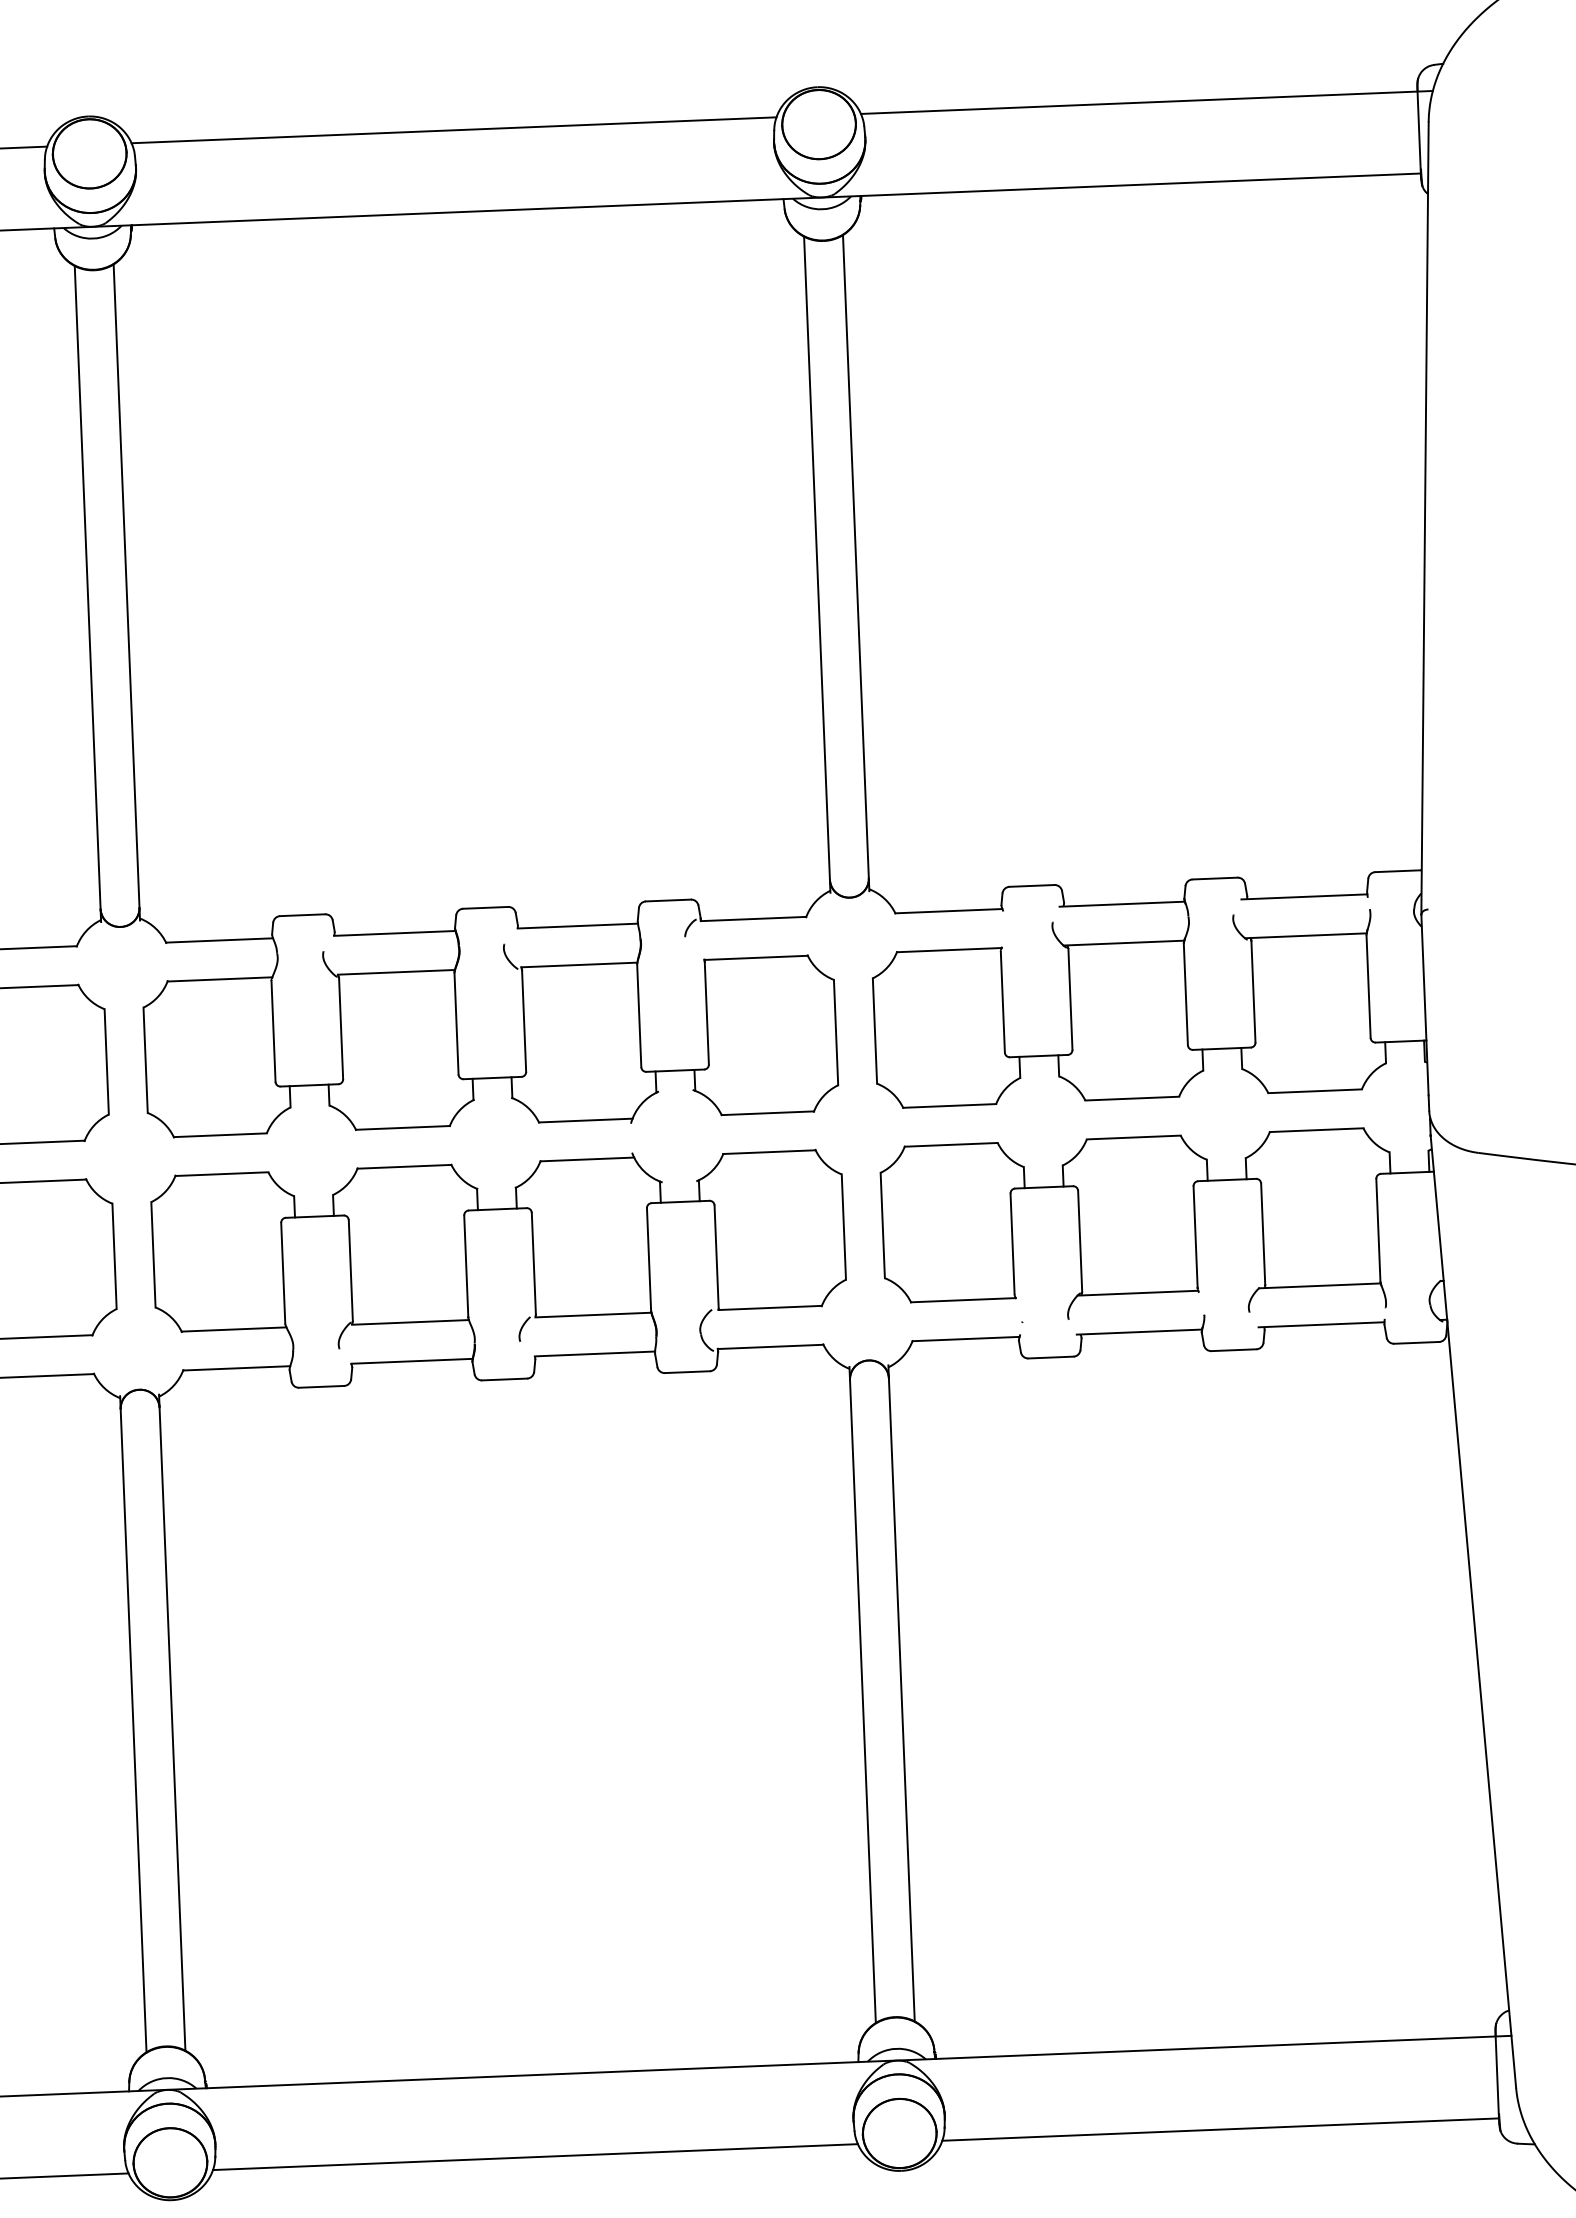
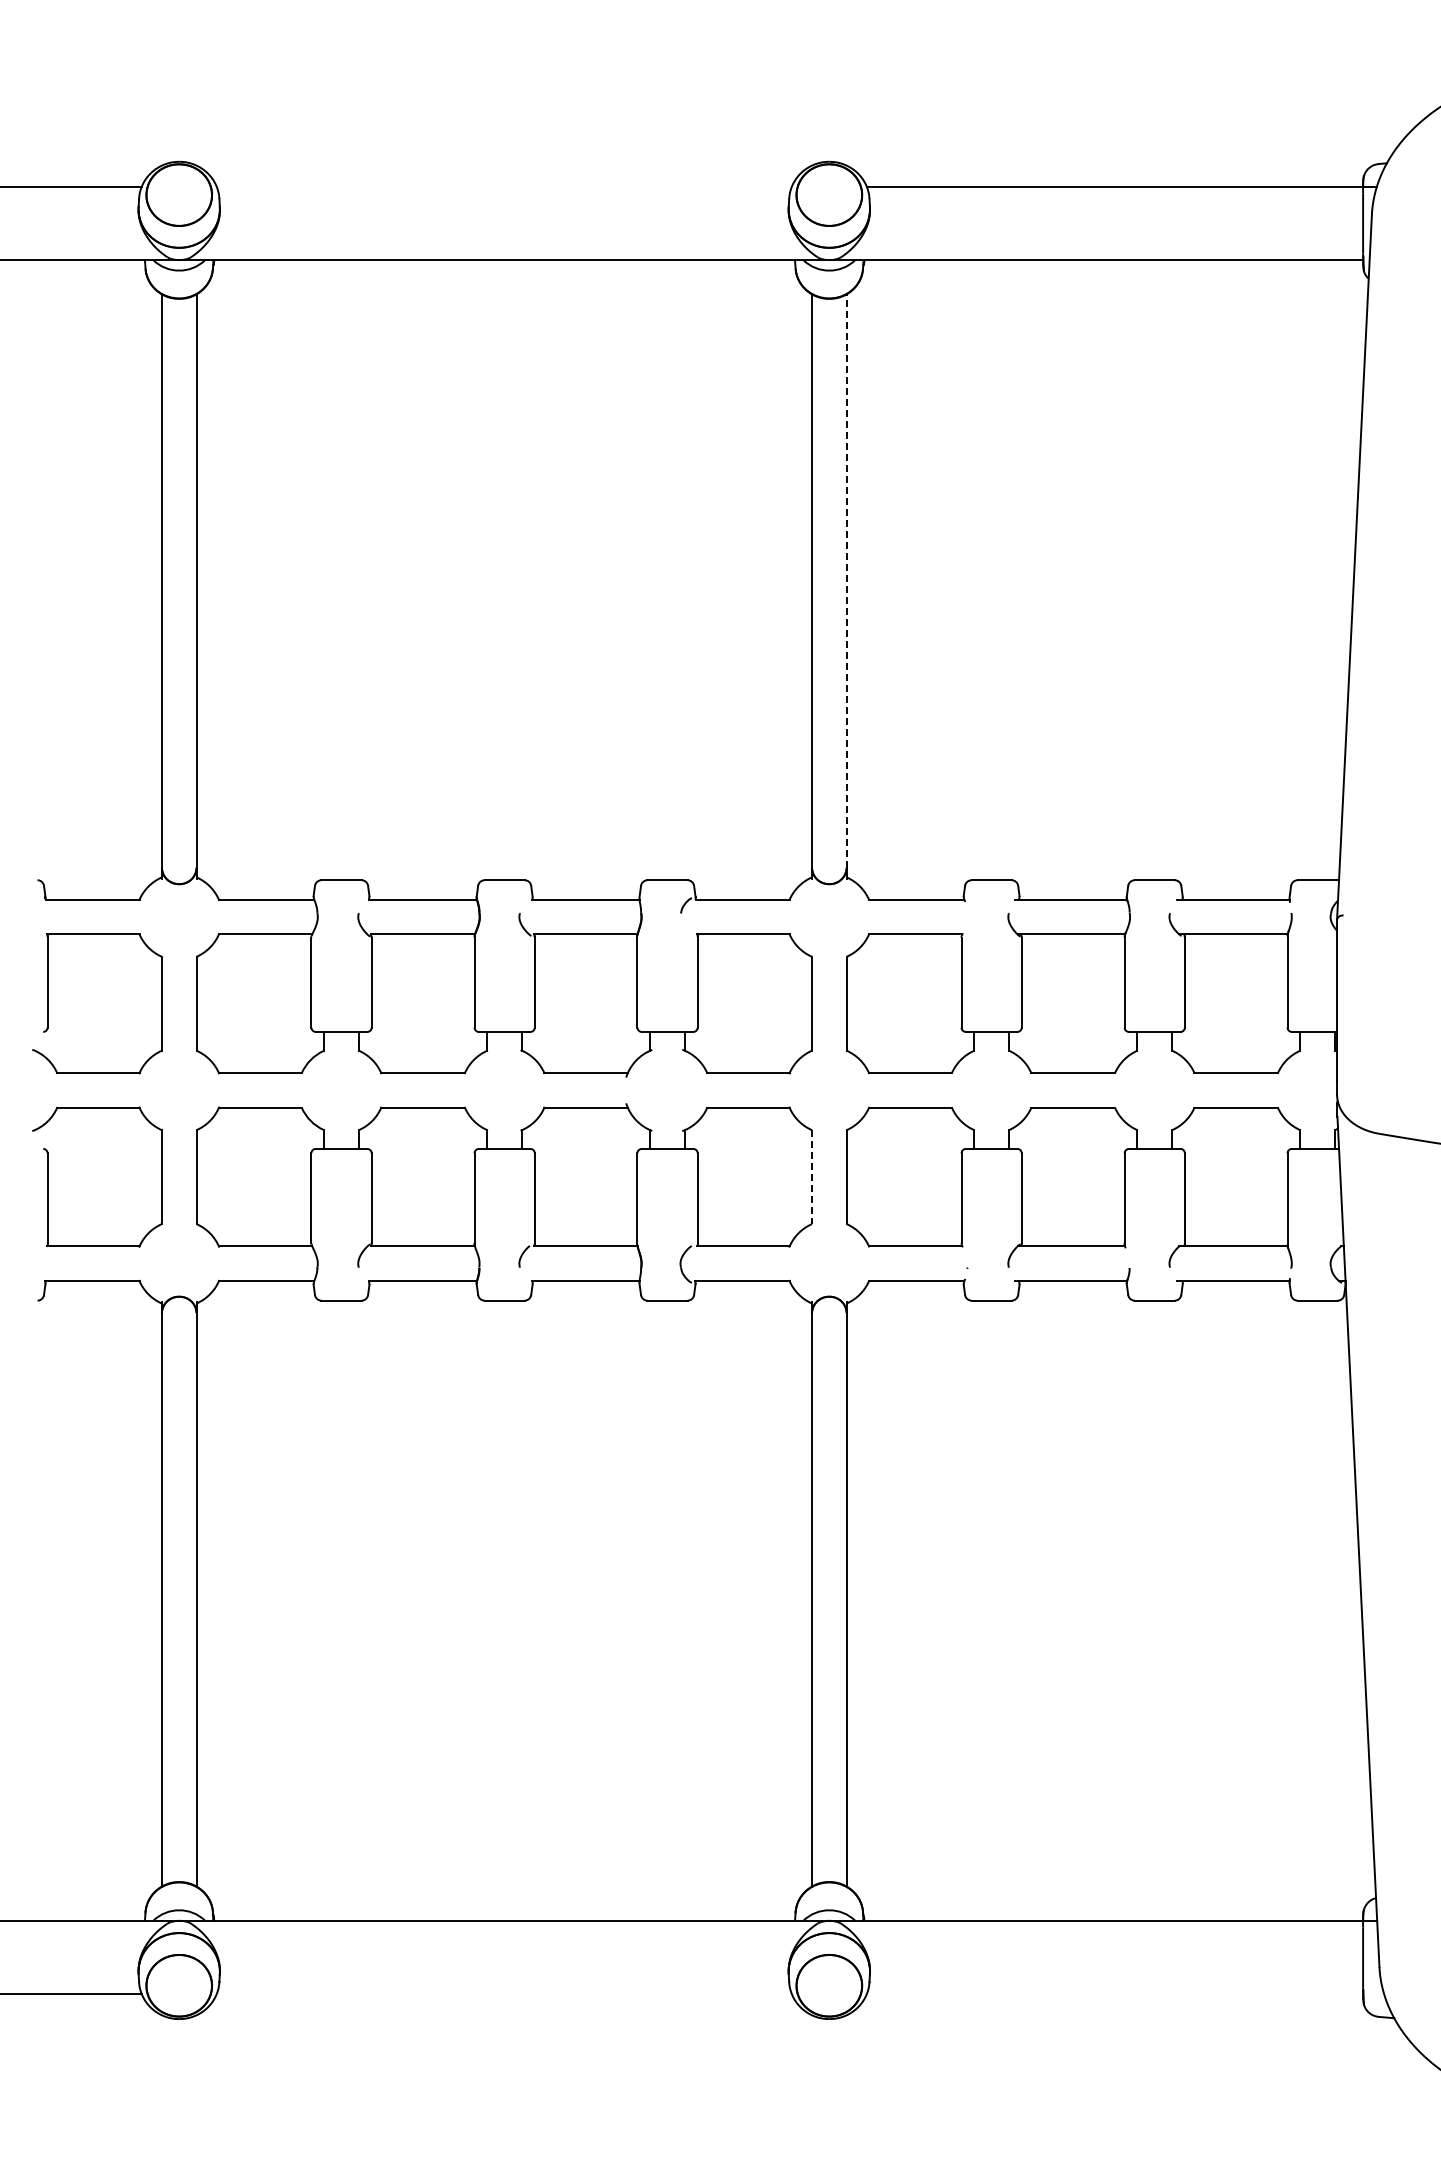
line: (453, 130) -> (503, 187), removed
line: (855, 557) -> (846, 581), solid -> dashed
line: (843, 1227) -> (811, 1177), solid -> dashed
line: (1220, 2129) -> (1114, 1993), removed
line: (534, 2156) -> (503, 1993), removed

